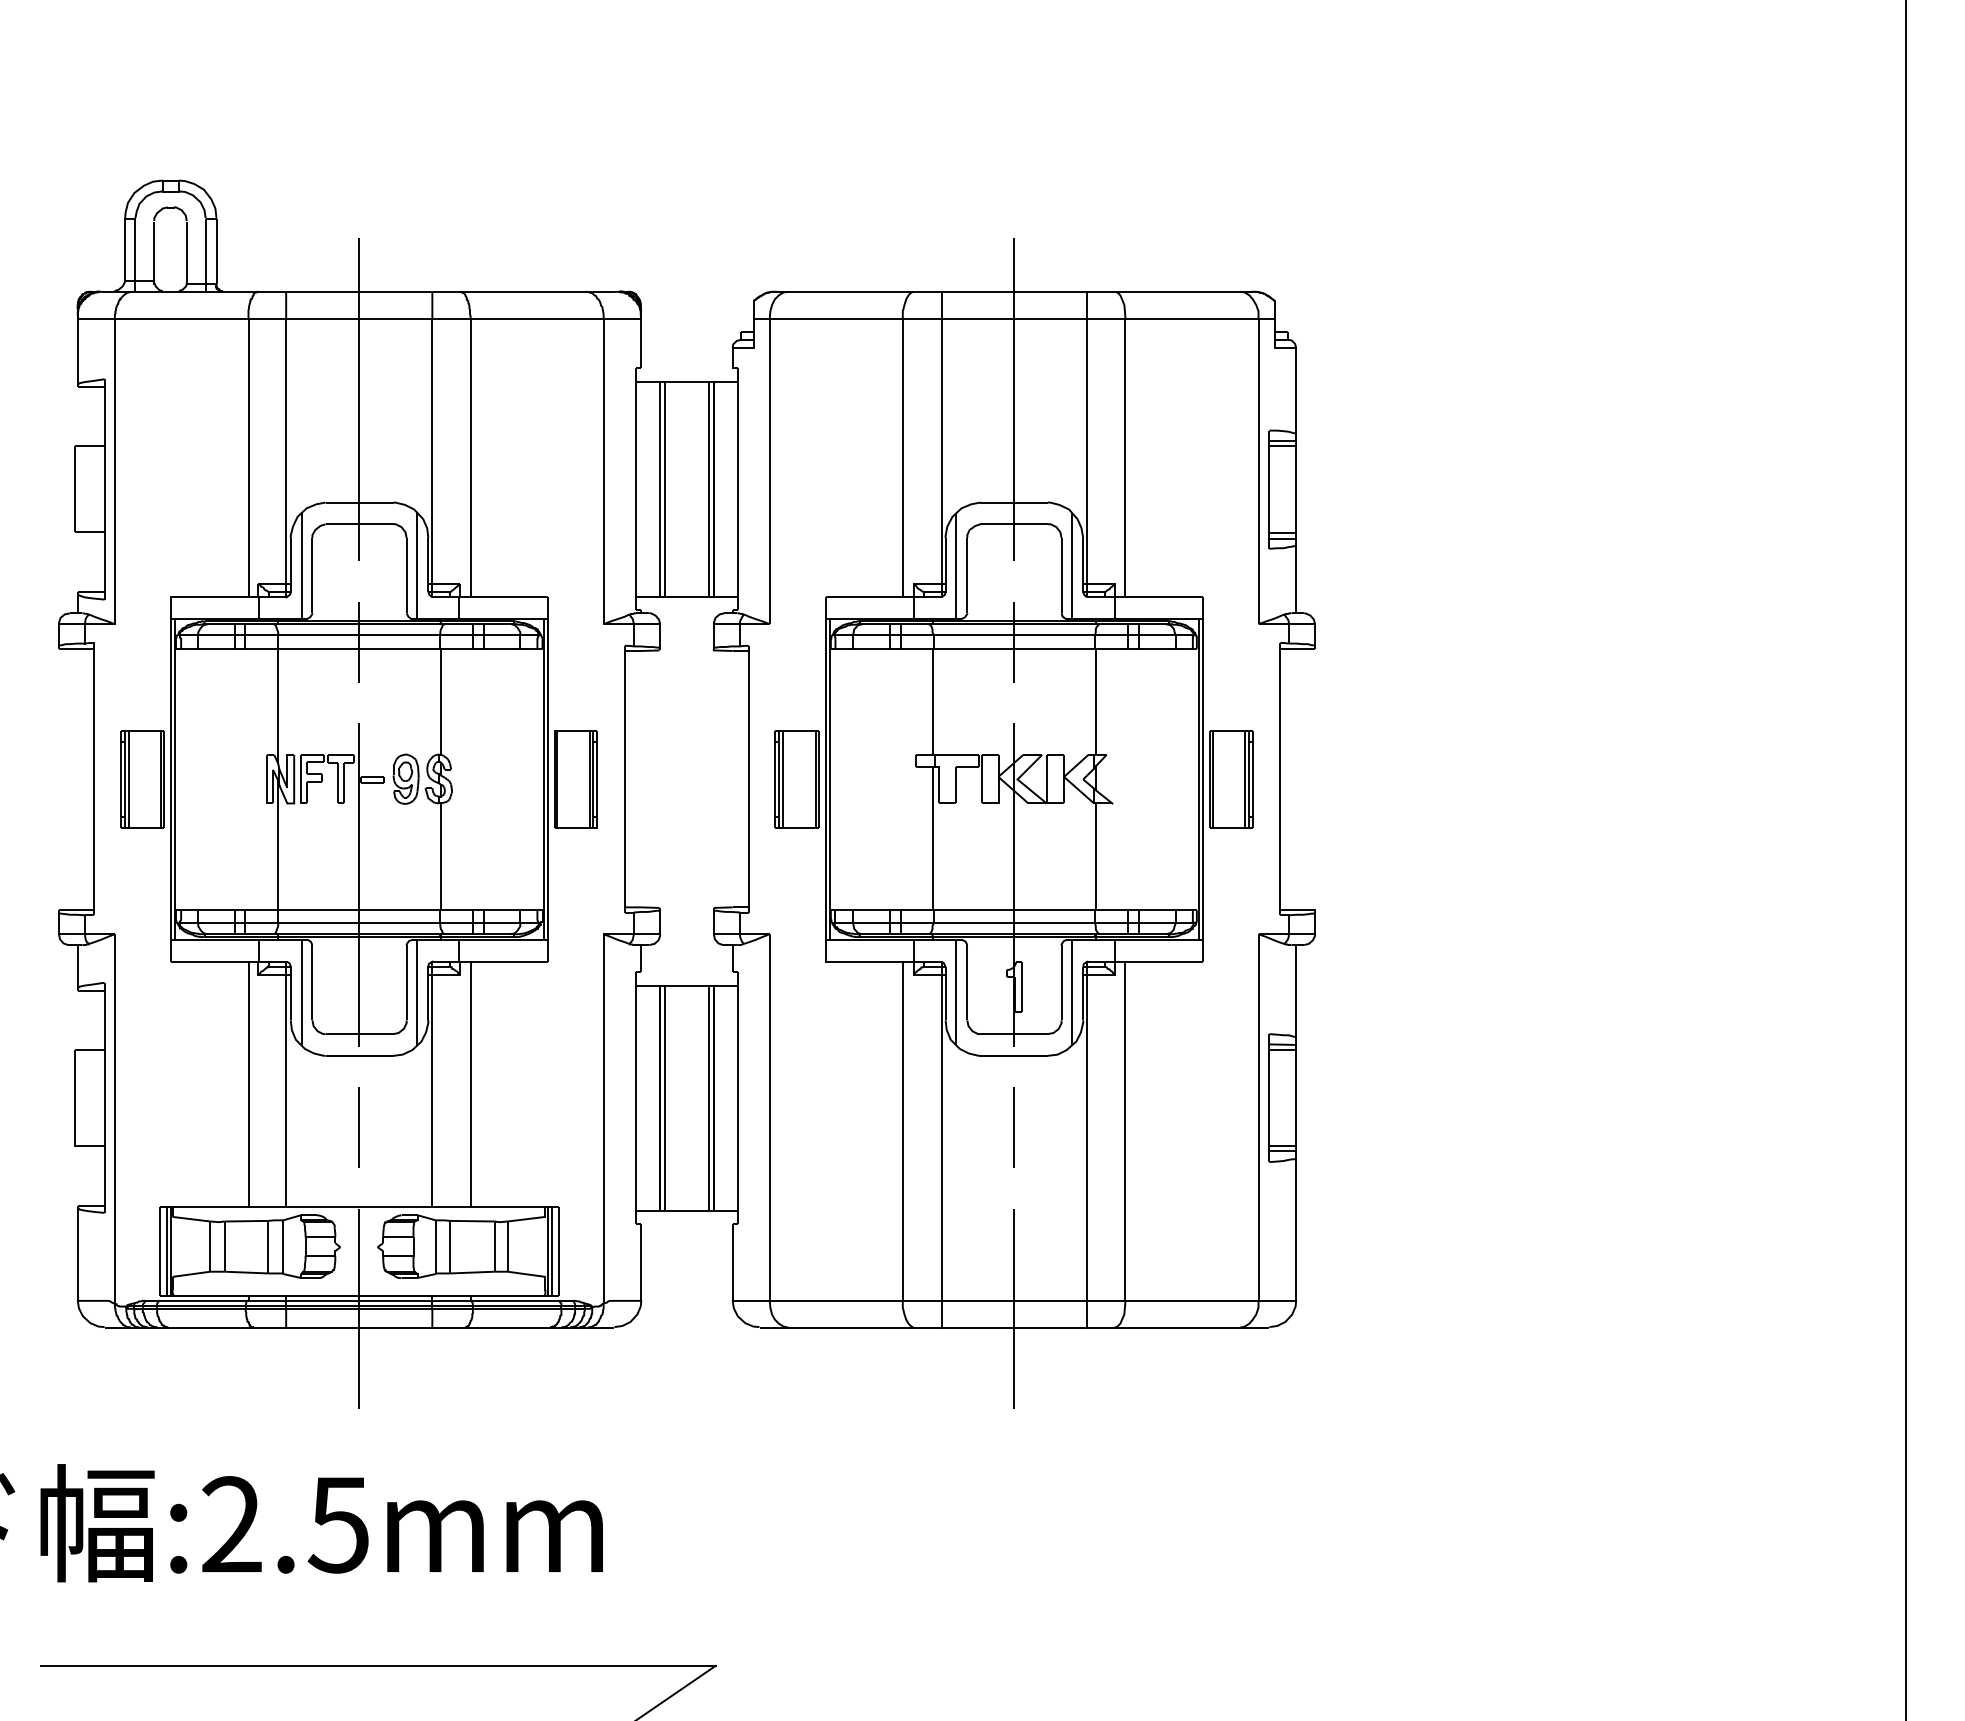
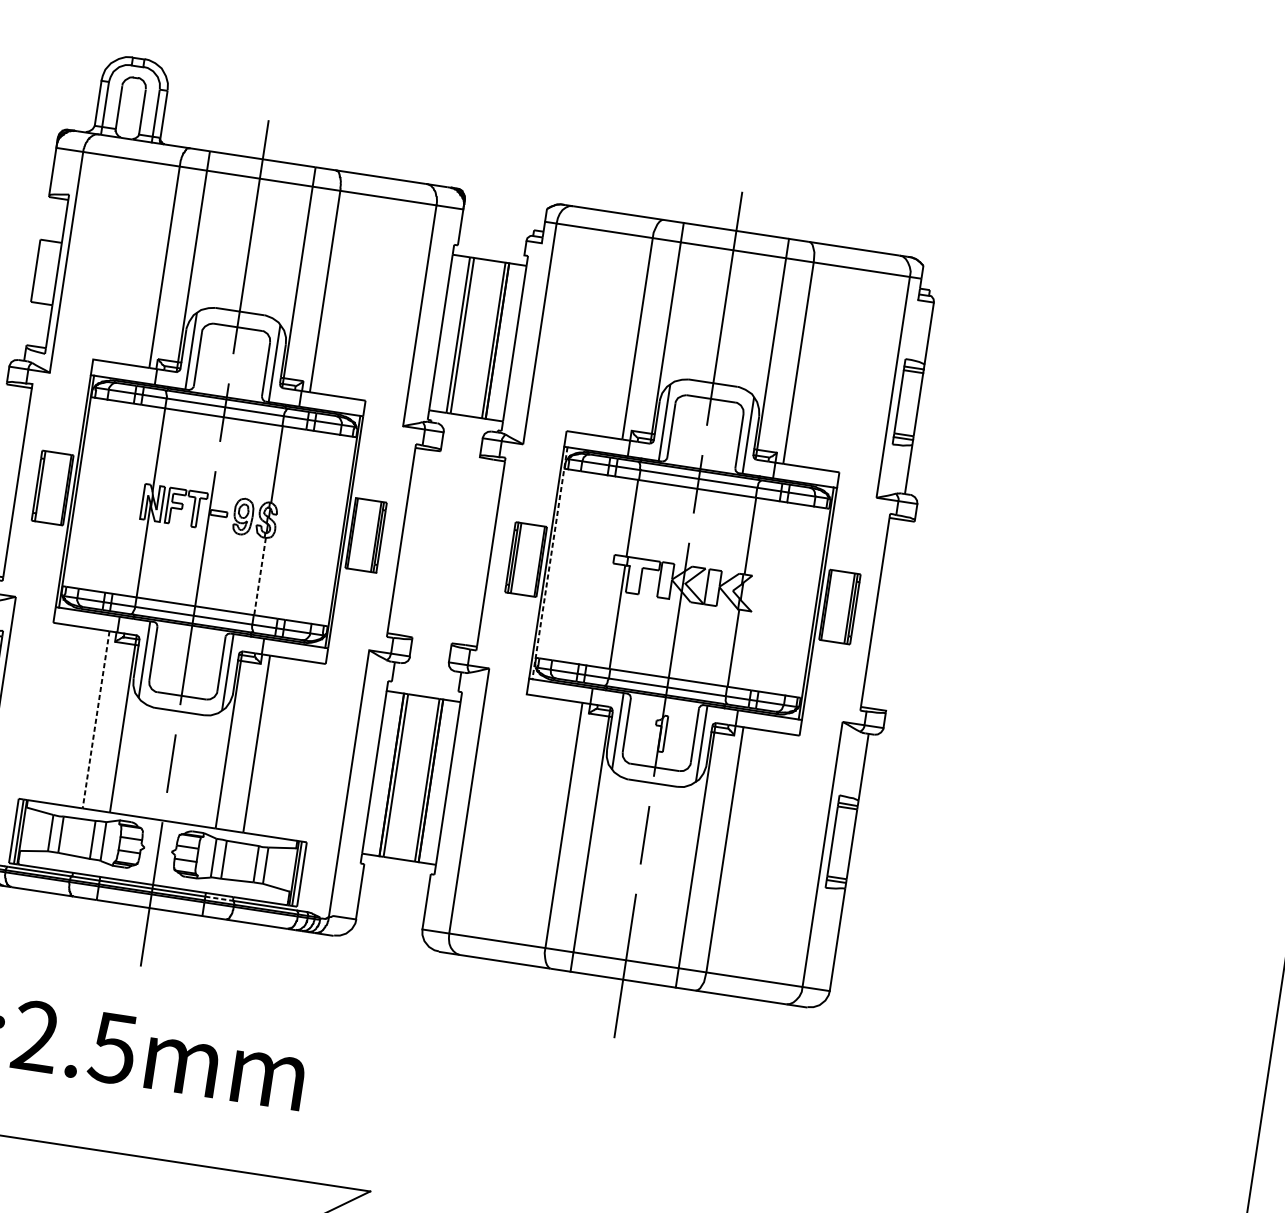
line: (129, 779) -> (43, 486), removed
line: (830, 779) -> (550, 563), solid -> dashed
line: (440, 857) -> (259, 577), solid -> dashed
line: (248, 1084) -> (96, 720), solid -> dashed
line: (451, 1300) -> (219, 898), solid -> dashed

